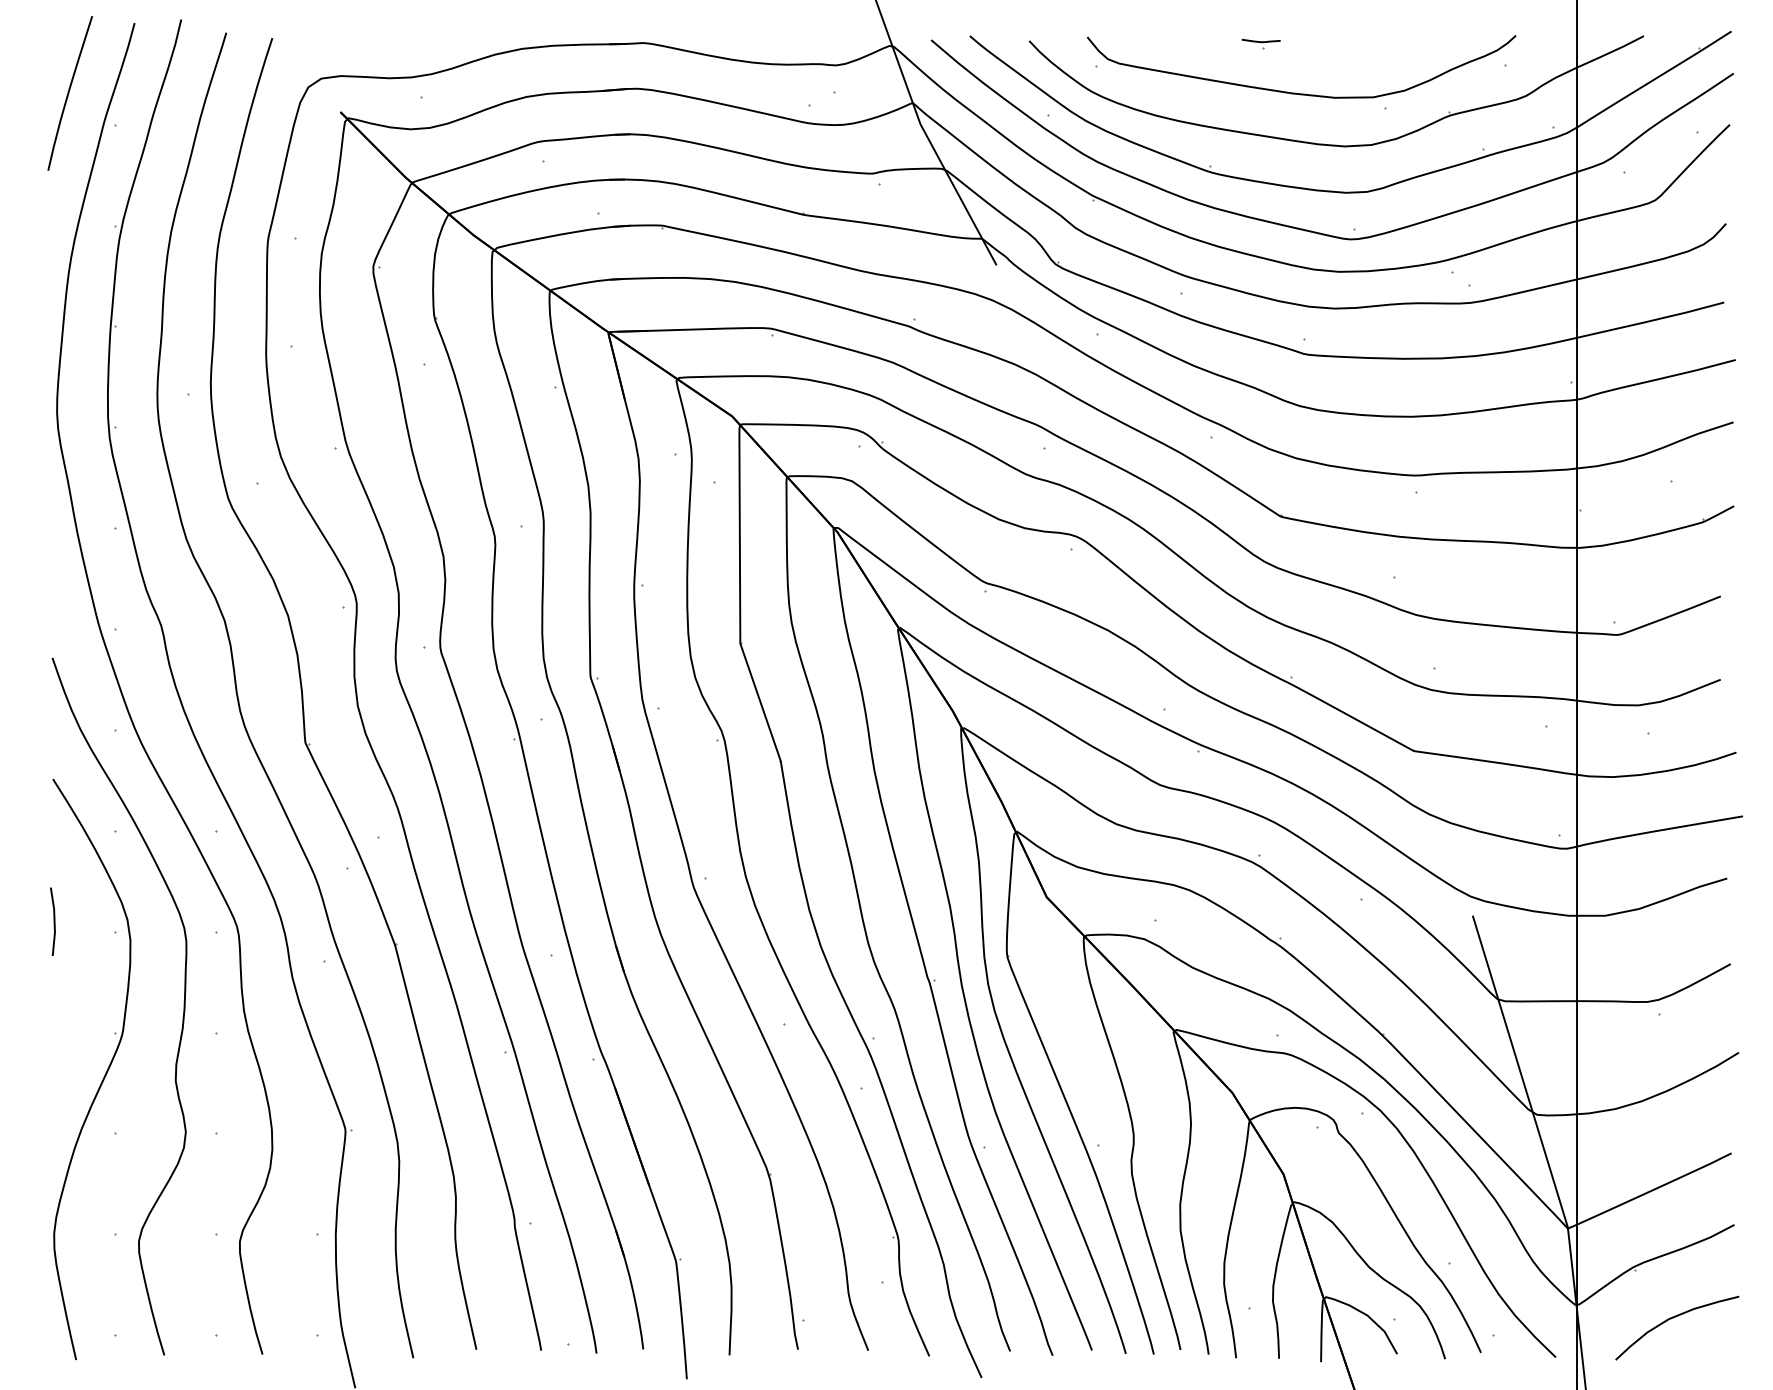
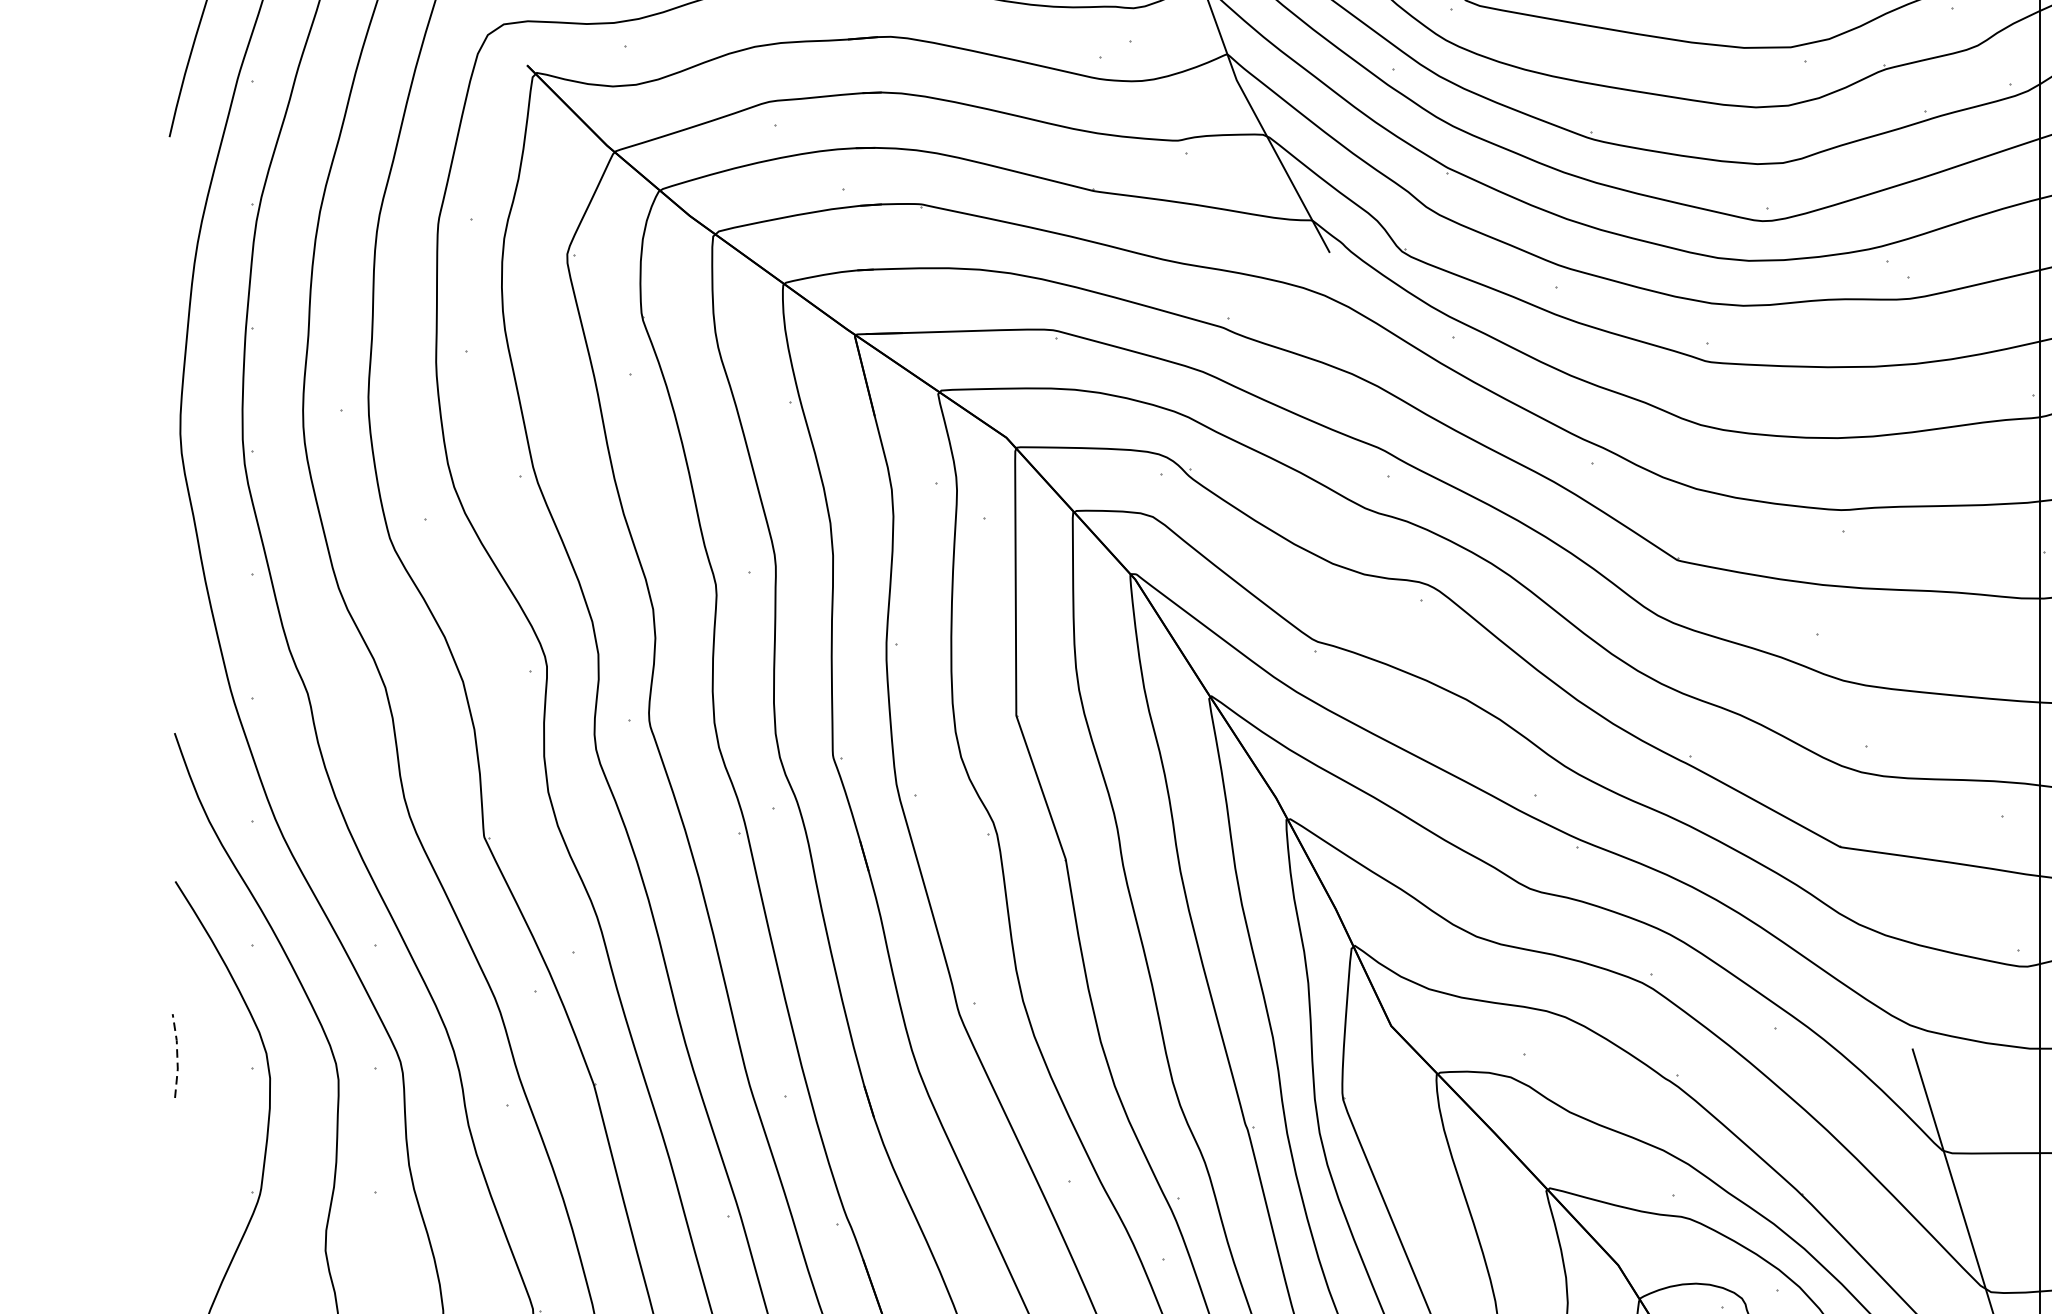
line: (54, 921) -> (177, 1055), solid -> dashed

